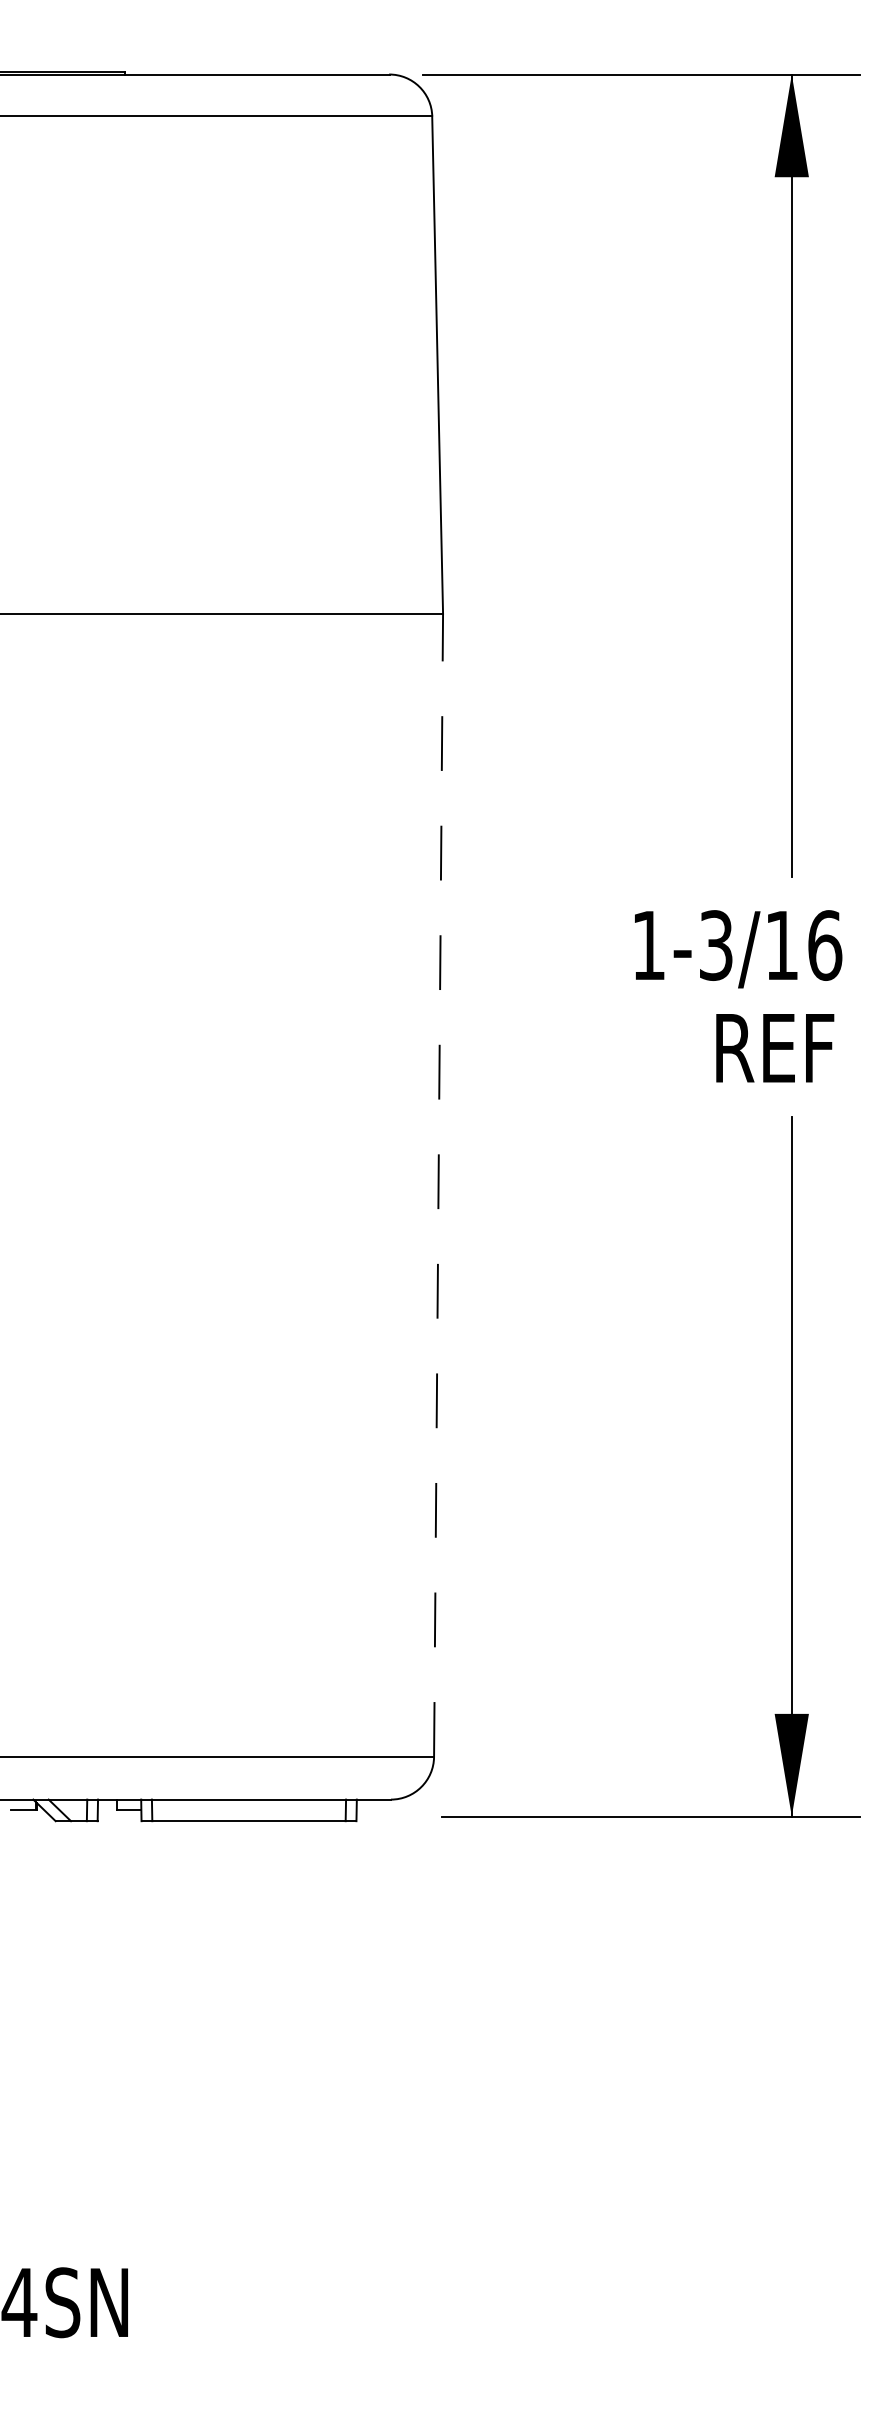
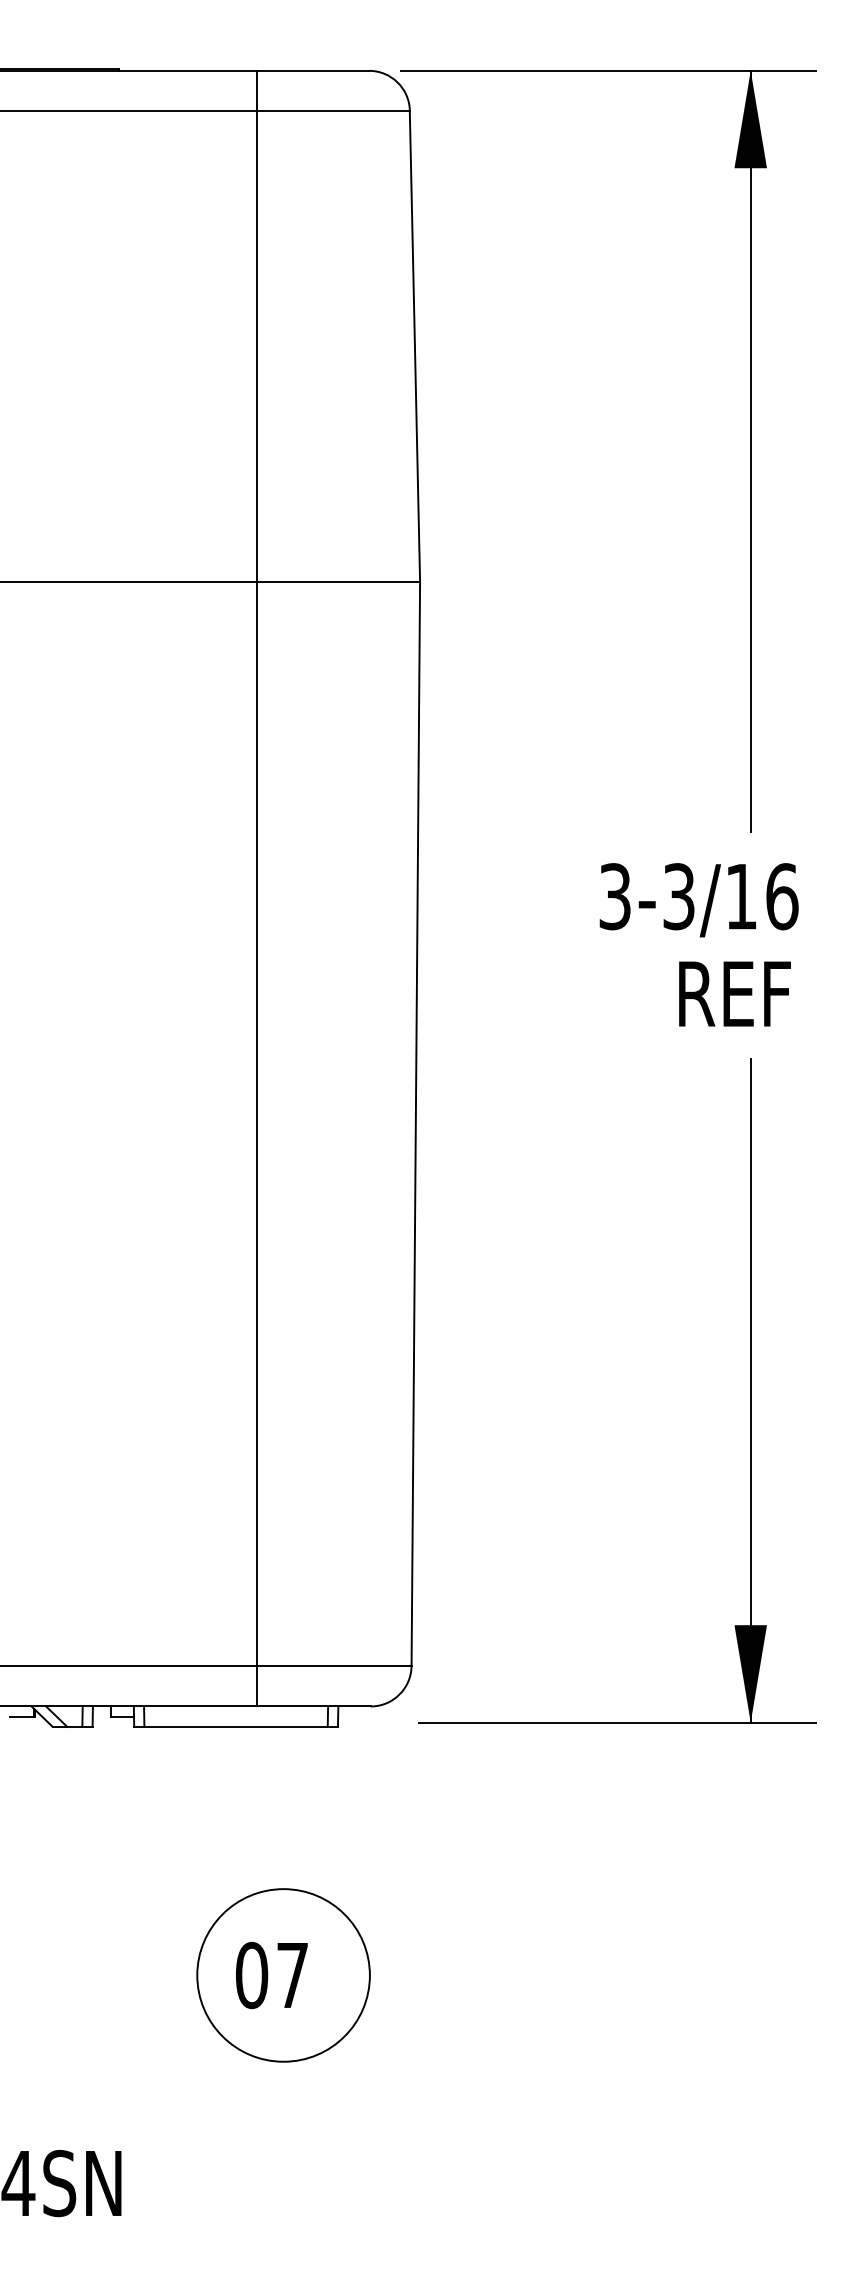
line: (270, 936) -> (256, 888), added
text: (648, 945) -> (614, 896), 1-3/16 -> 3-3/16
line: (438, 1184) -> (415, 1123), dashed -> solid
part: (299, 2083) -> (283, 1975), added

